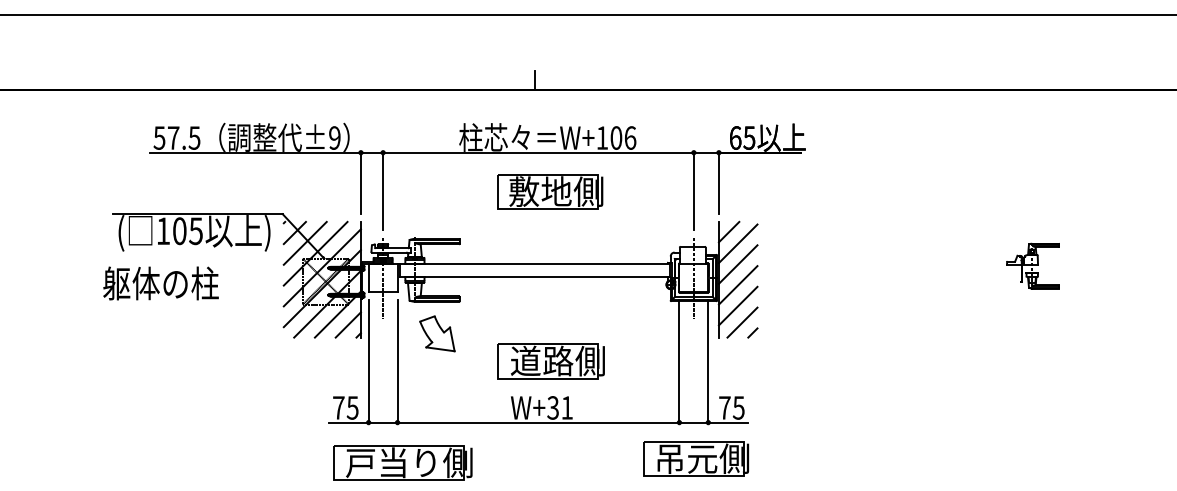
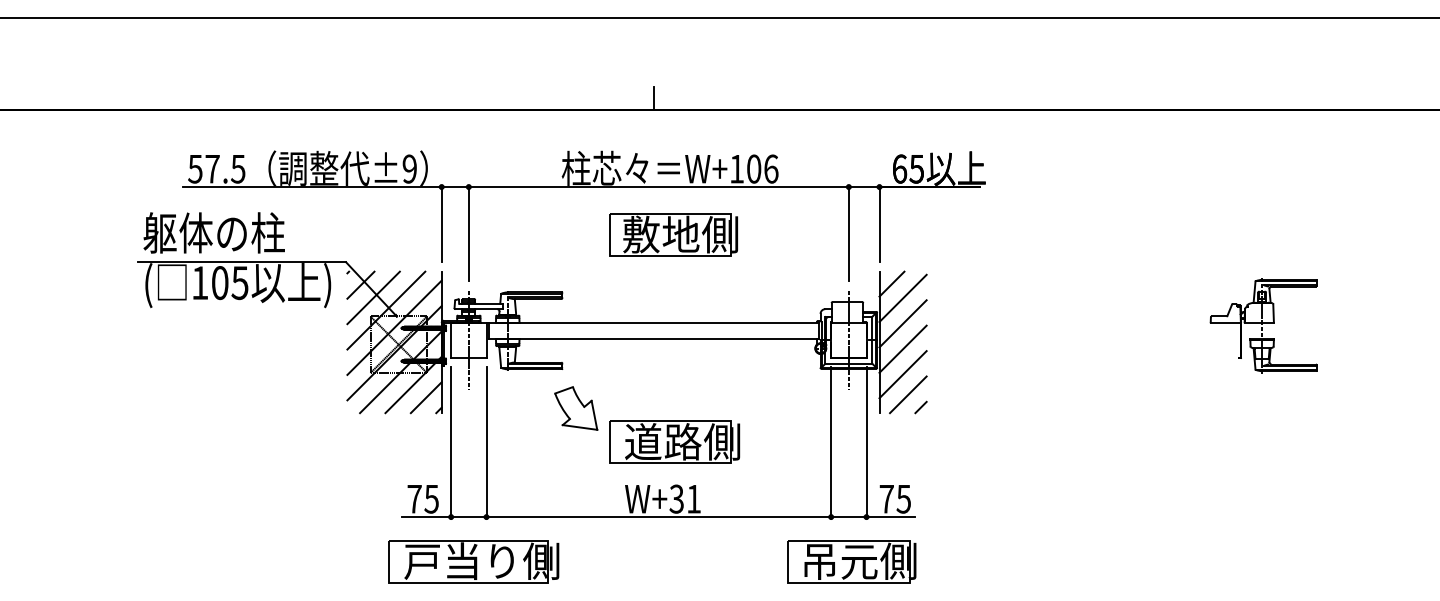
part: (1032, 265) -> (1263, 325), size x1.67
text: (160, 283) -> (213, 232), moved
part: (437, 333) -> (576, 408), moved
part: (402, 463) -> (473, 561), moved

